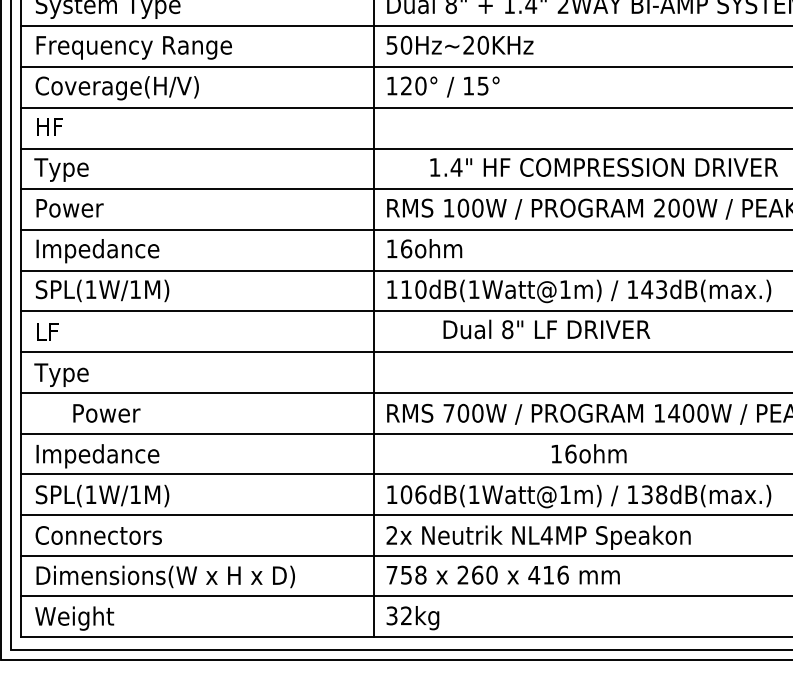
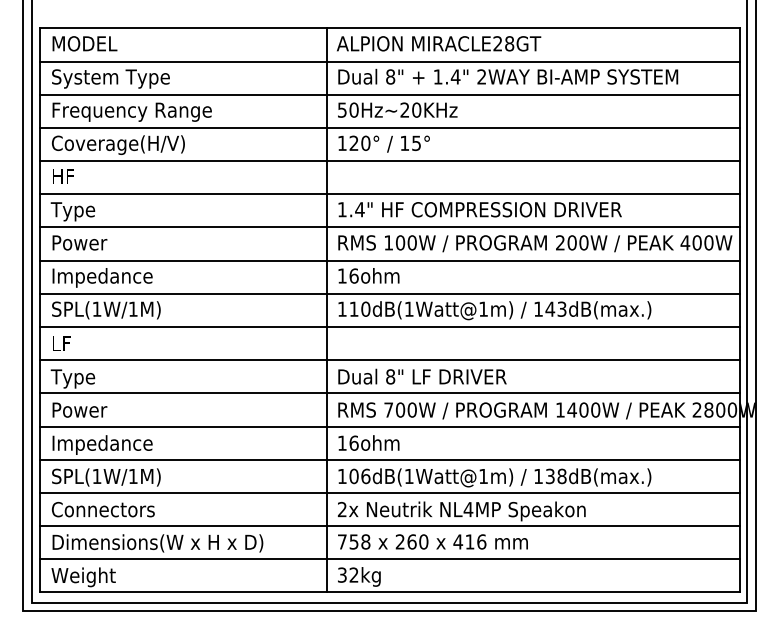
text: (603, 167) -> (479, 209), moved
text: (546, 329) -> (422, 376), moved
text: (106, 412) -> (79, 409), moved
text: (588, 453) -> (368, 442), moved

